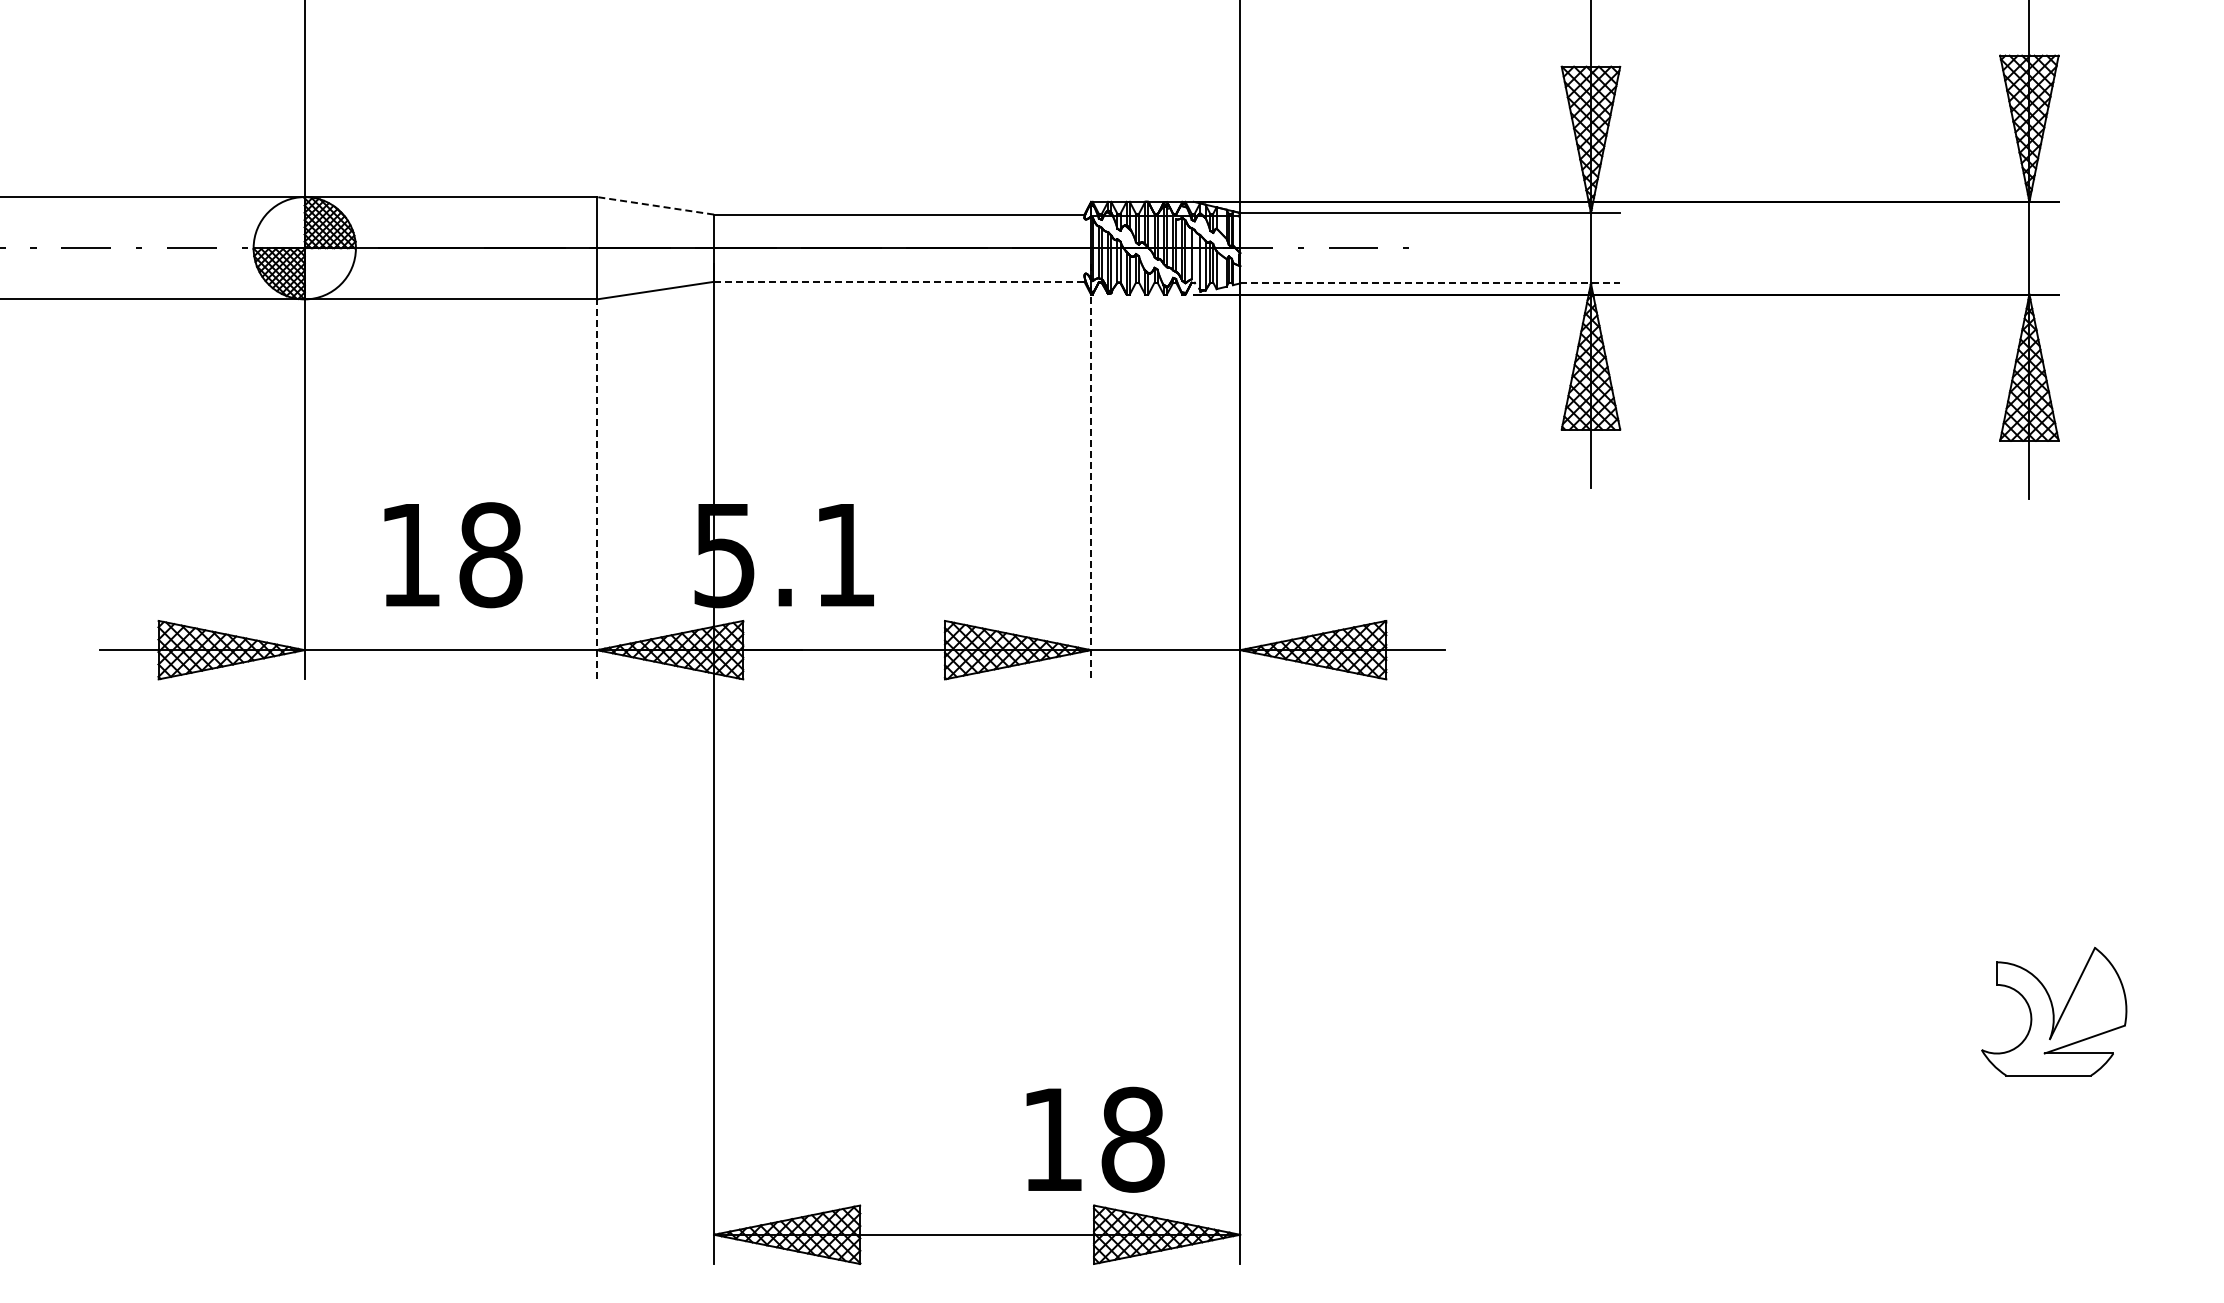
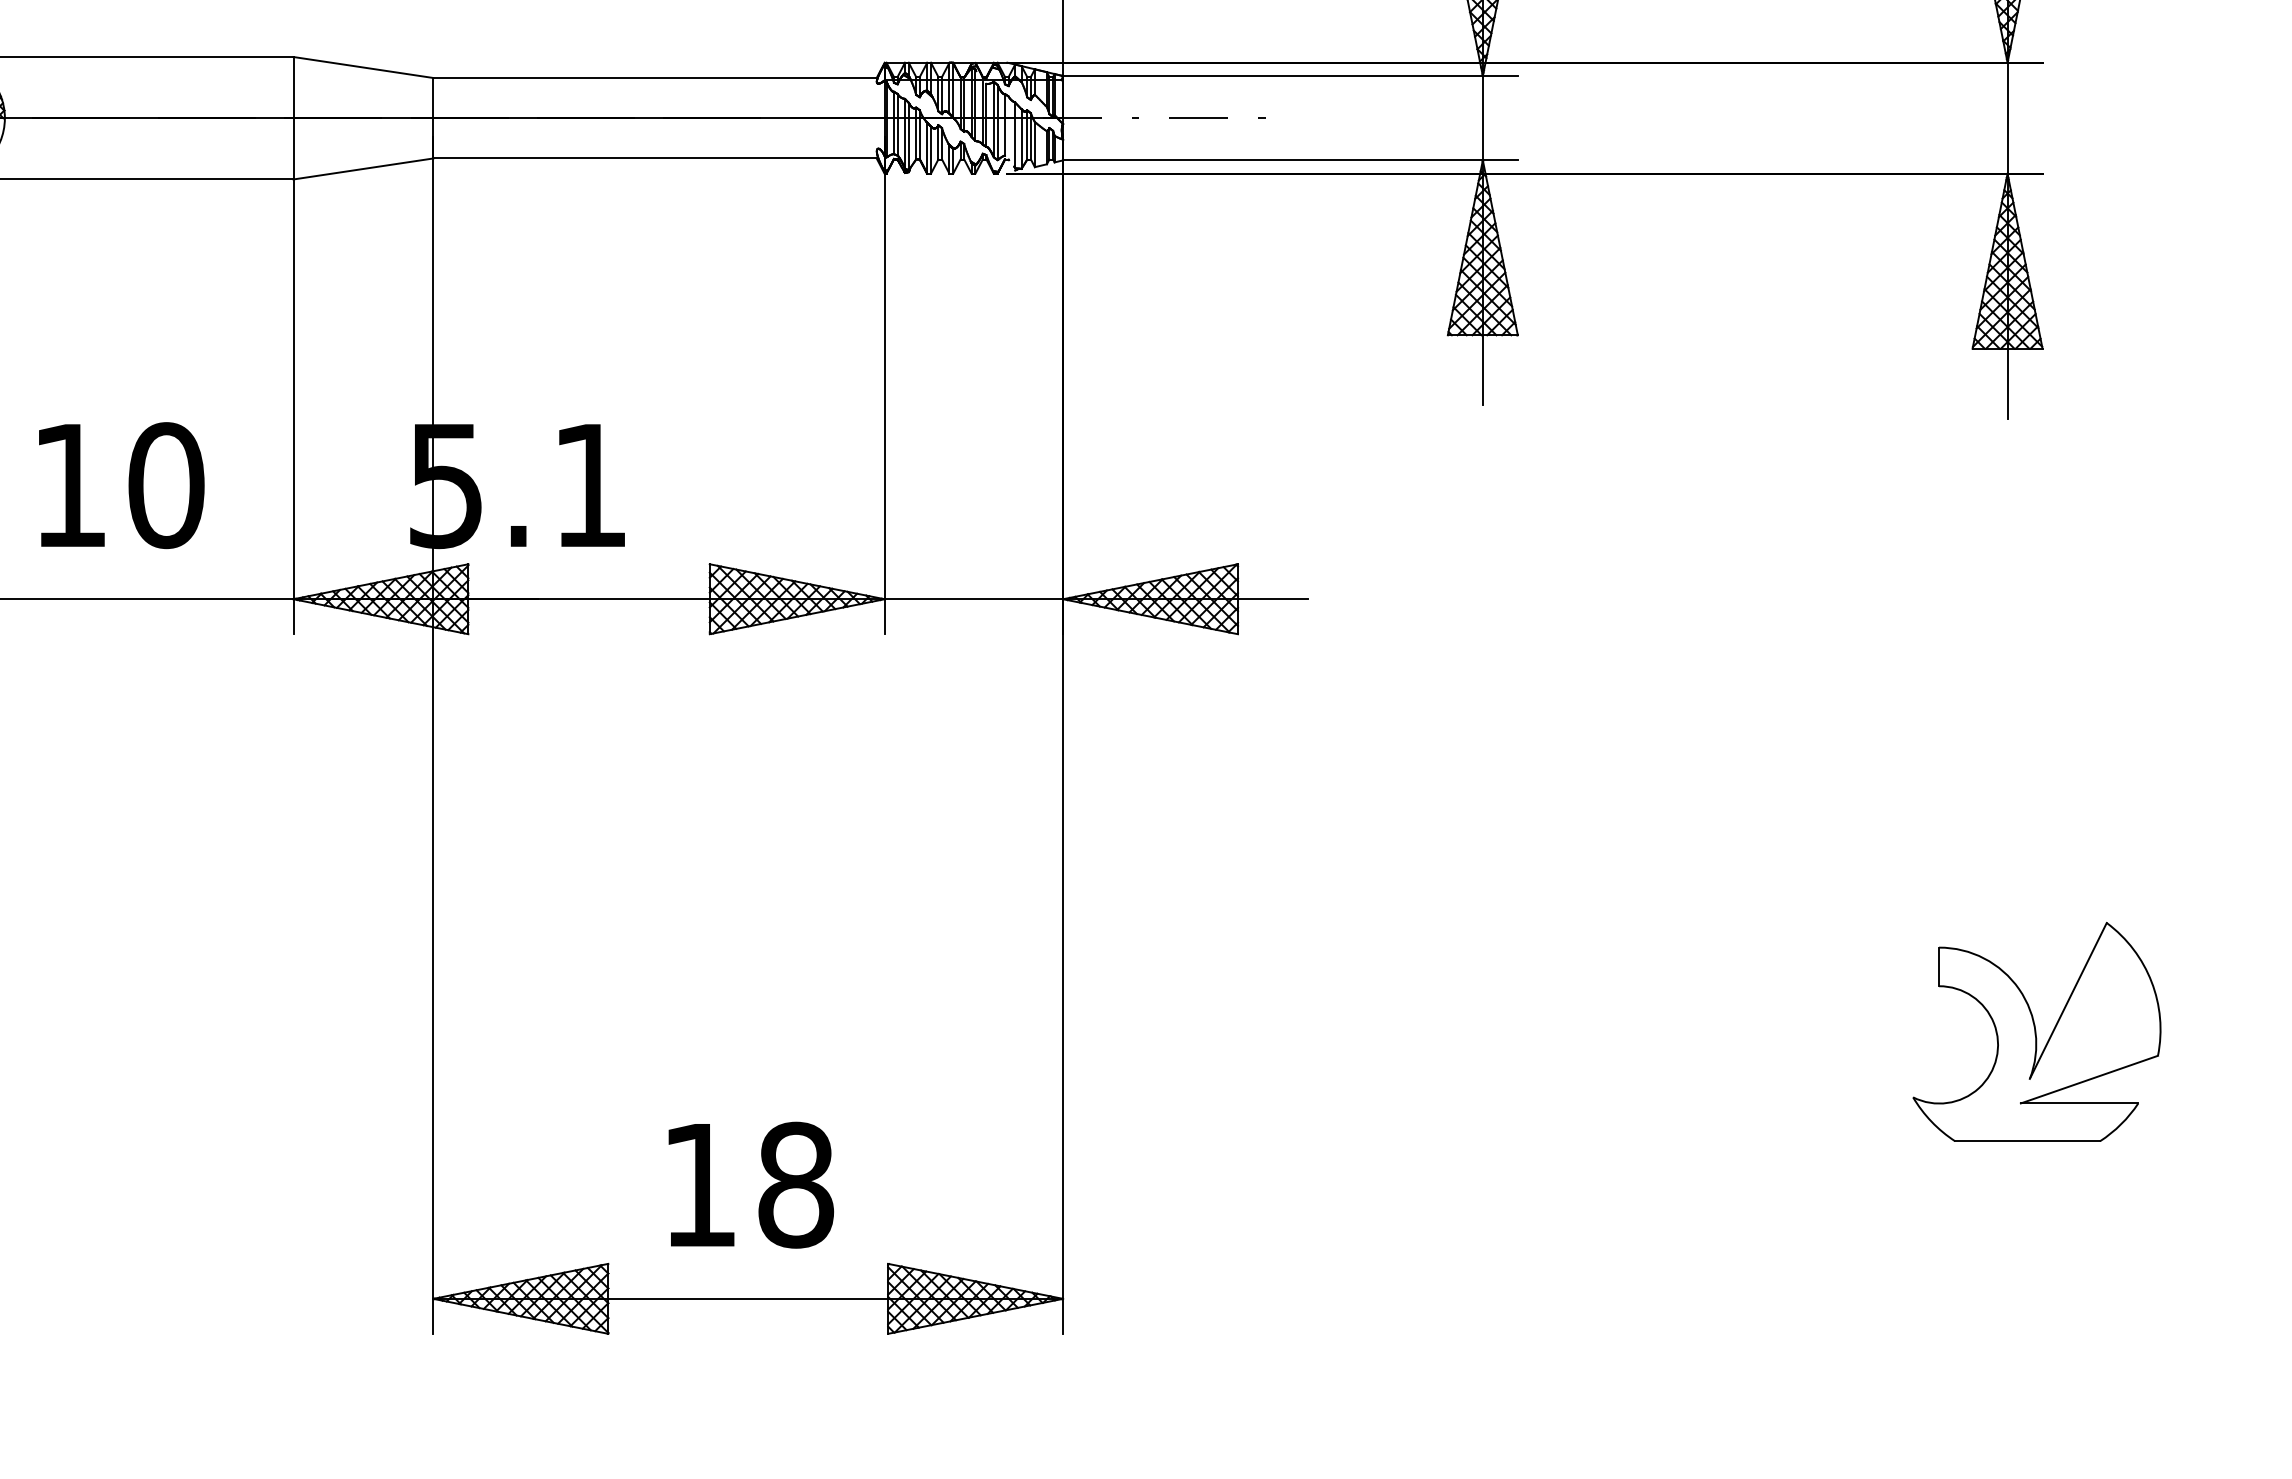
line: (655, 205) -> (363, 67), dashed -> solid
line: (899, 281) -> (655, 158), dashed -> solid
line: (1430, 283) -> (1290, 160), dashed -> solid
line: (1091, 471) -> (885, 385), dashed -> solid
line: (597, 488) -> (293, 405), dashed -> solid
text: (490, 554) -> (165, 484), 18 -> 10
part: (2054, 1011) -> (2037, 1031), size x1.43
text: (1095, 1139) -> (751, 1184), moved

